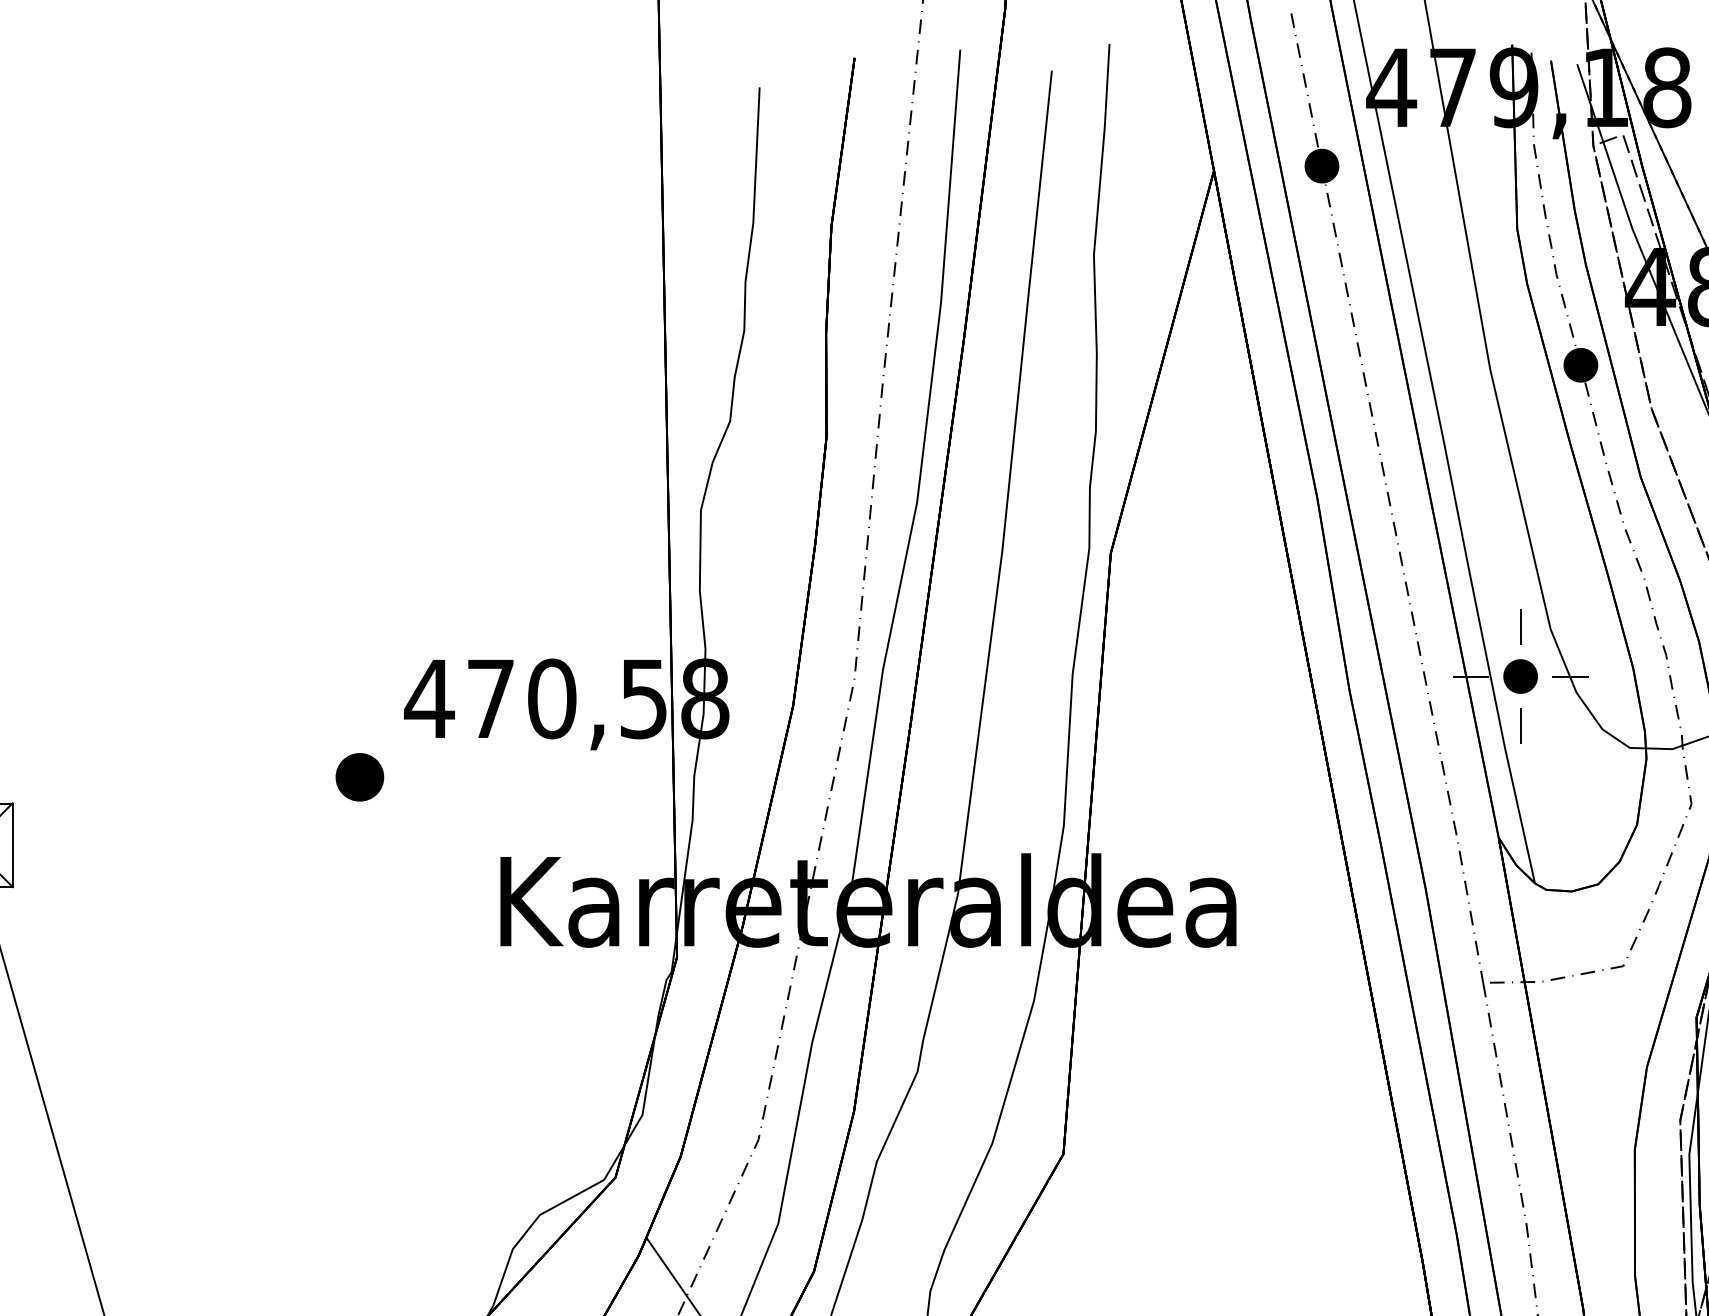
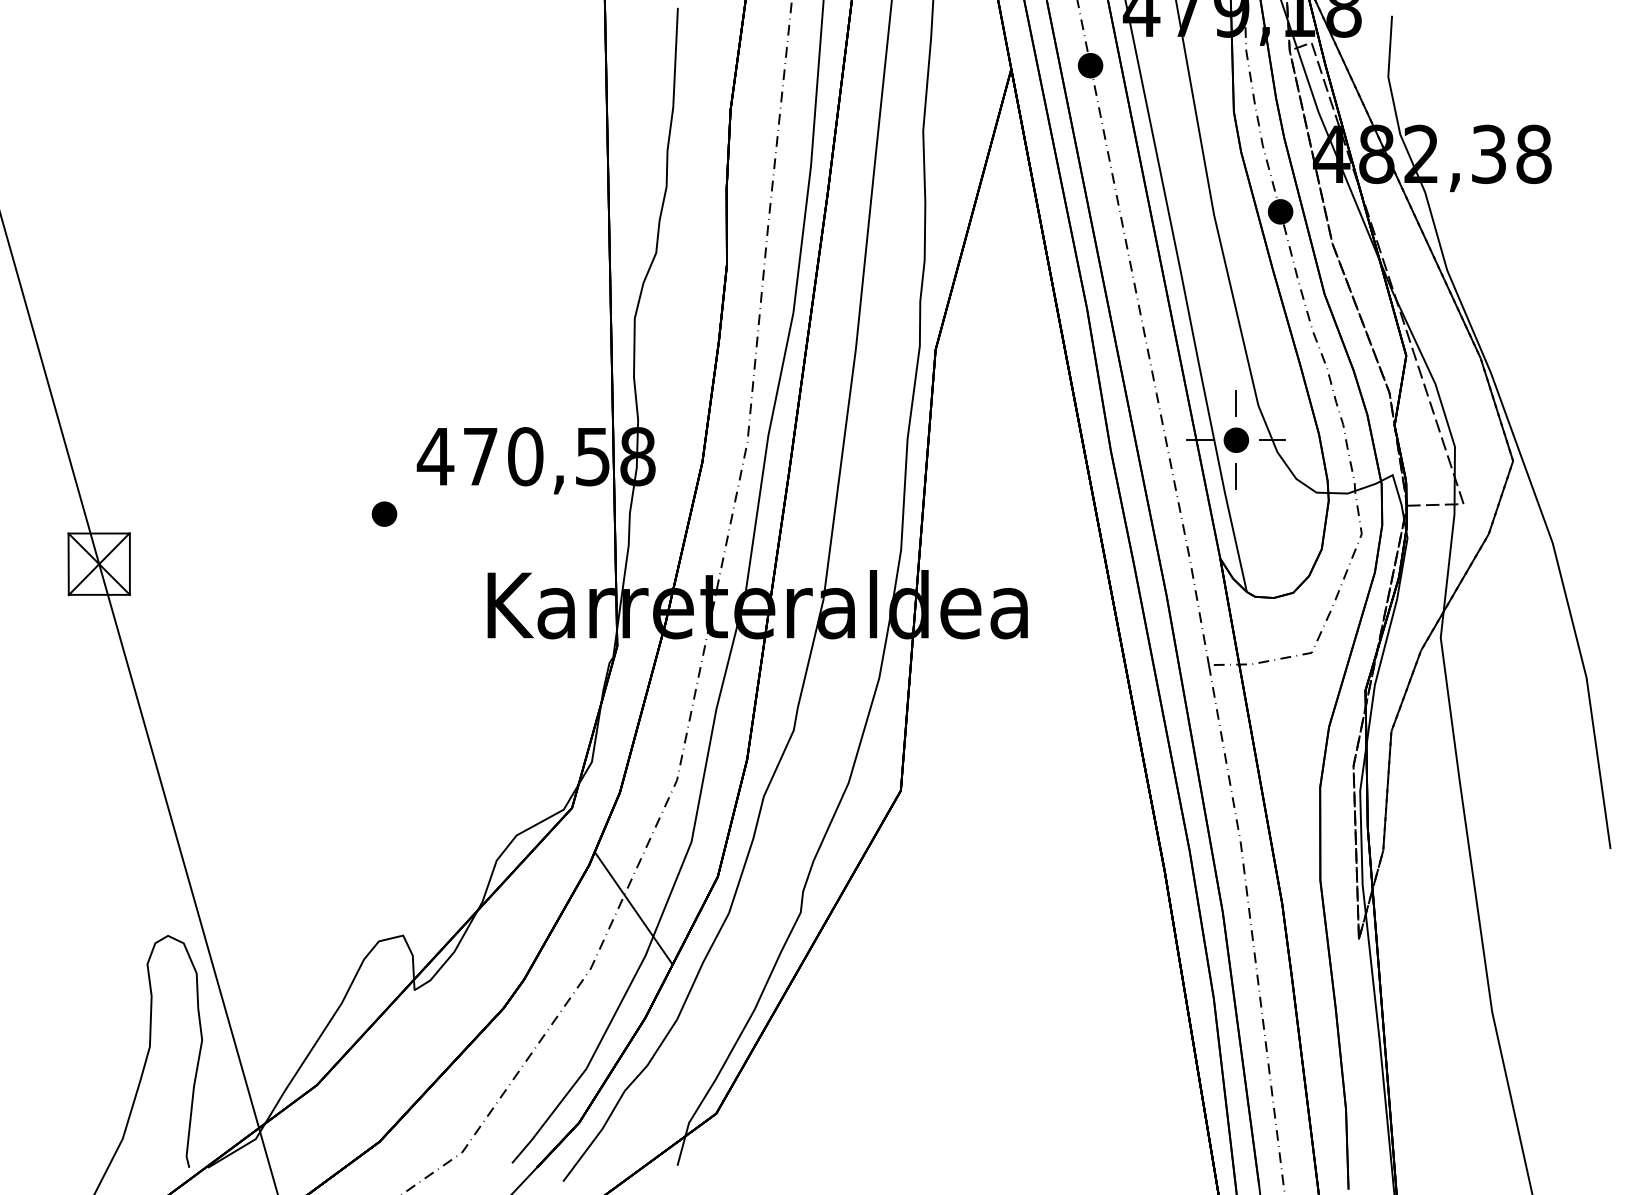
part: (359, 776) -> (384, 513), size x0.71

